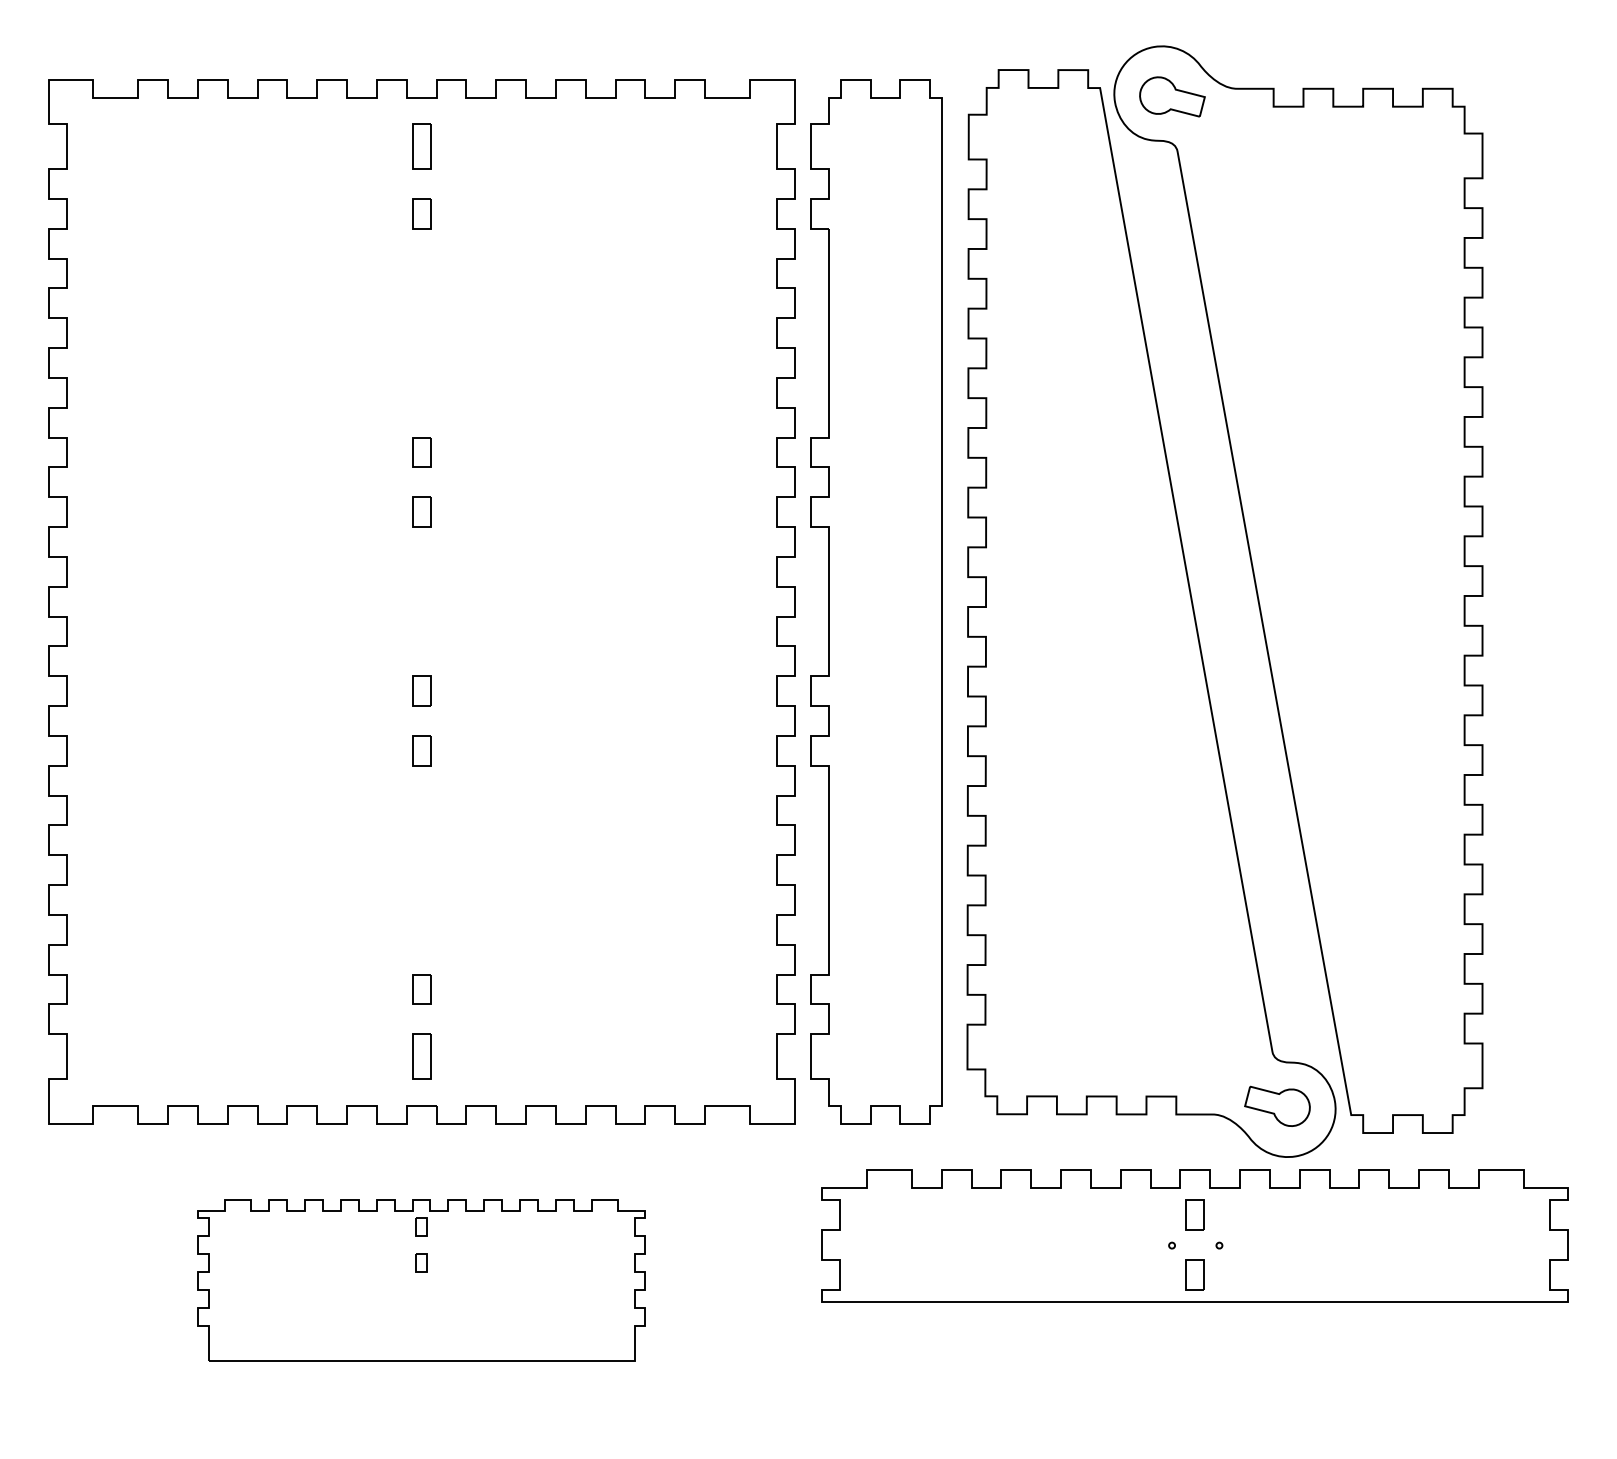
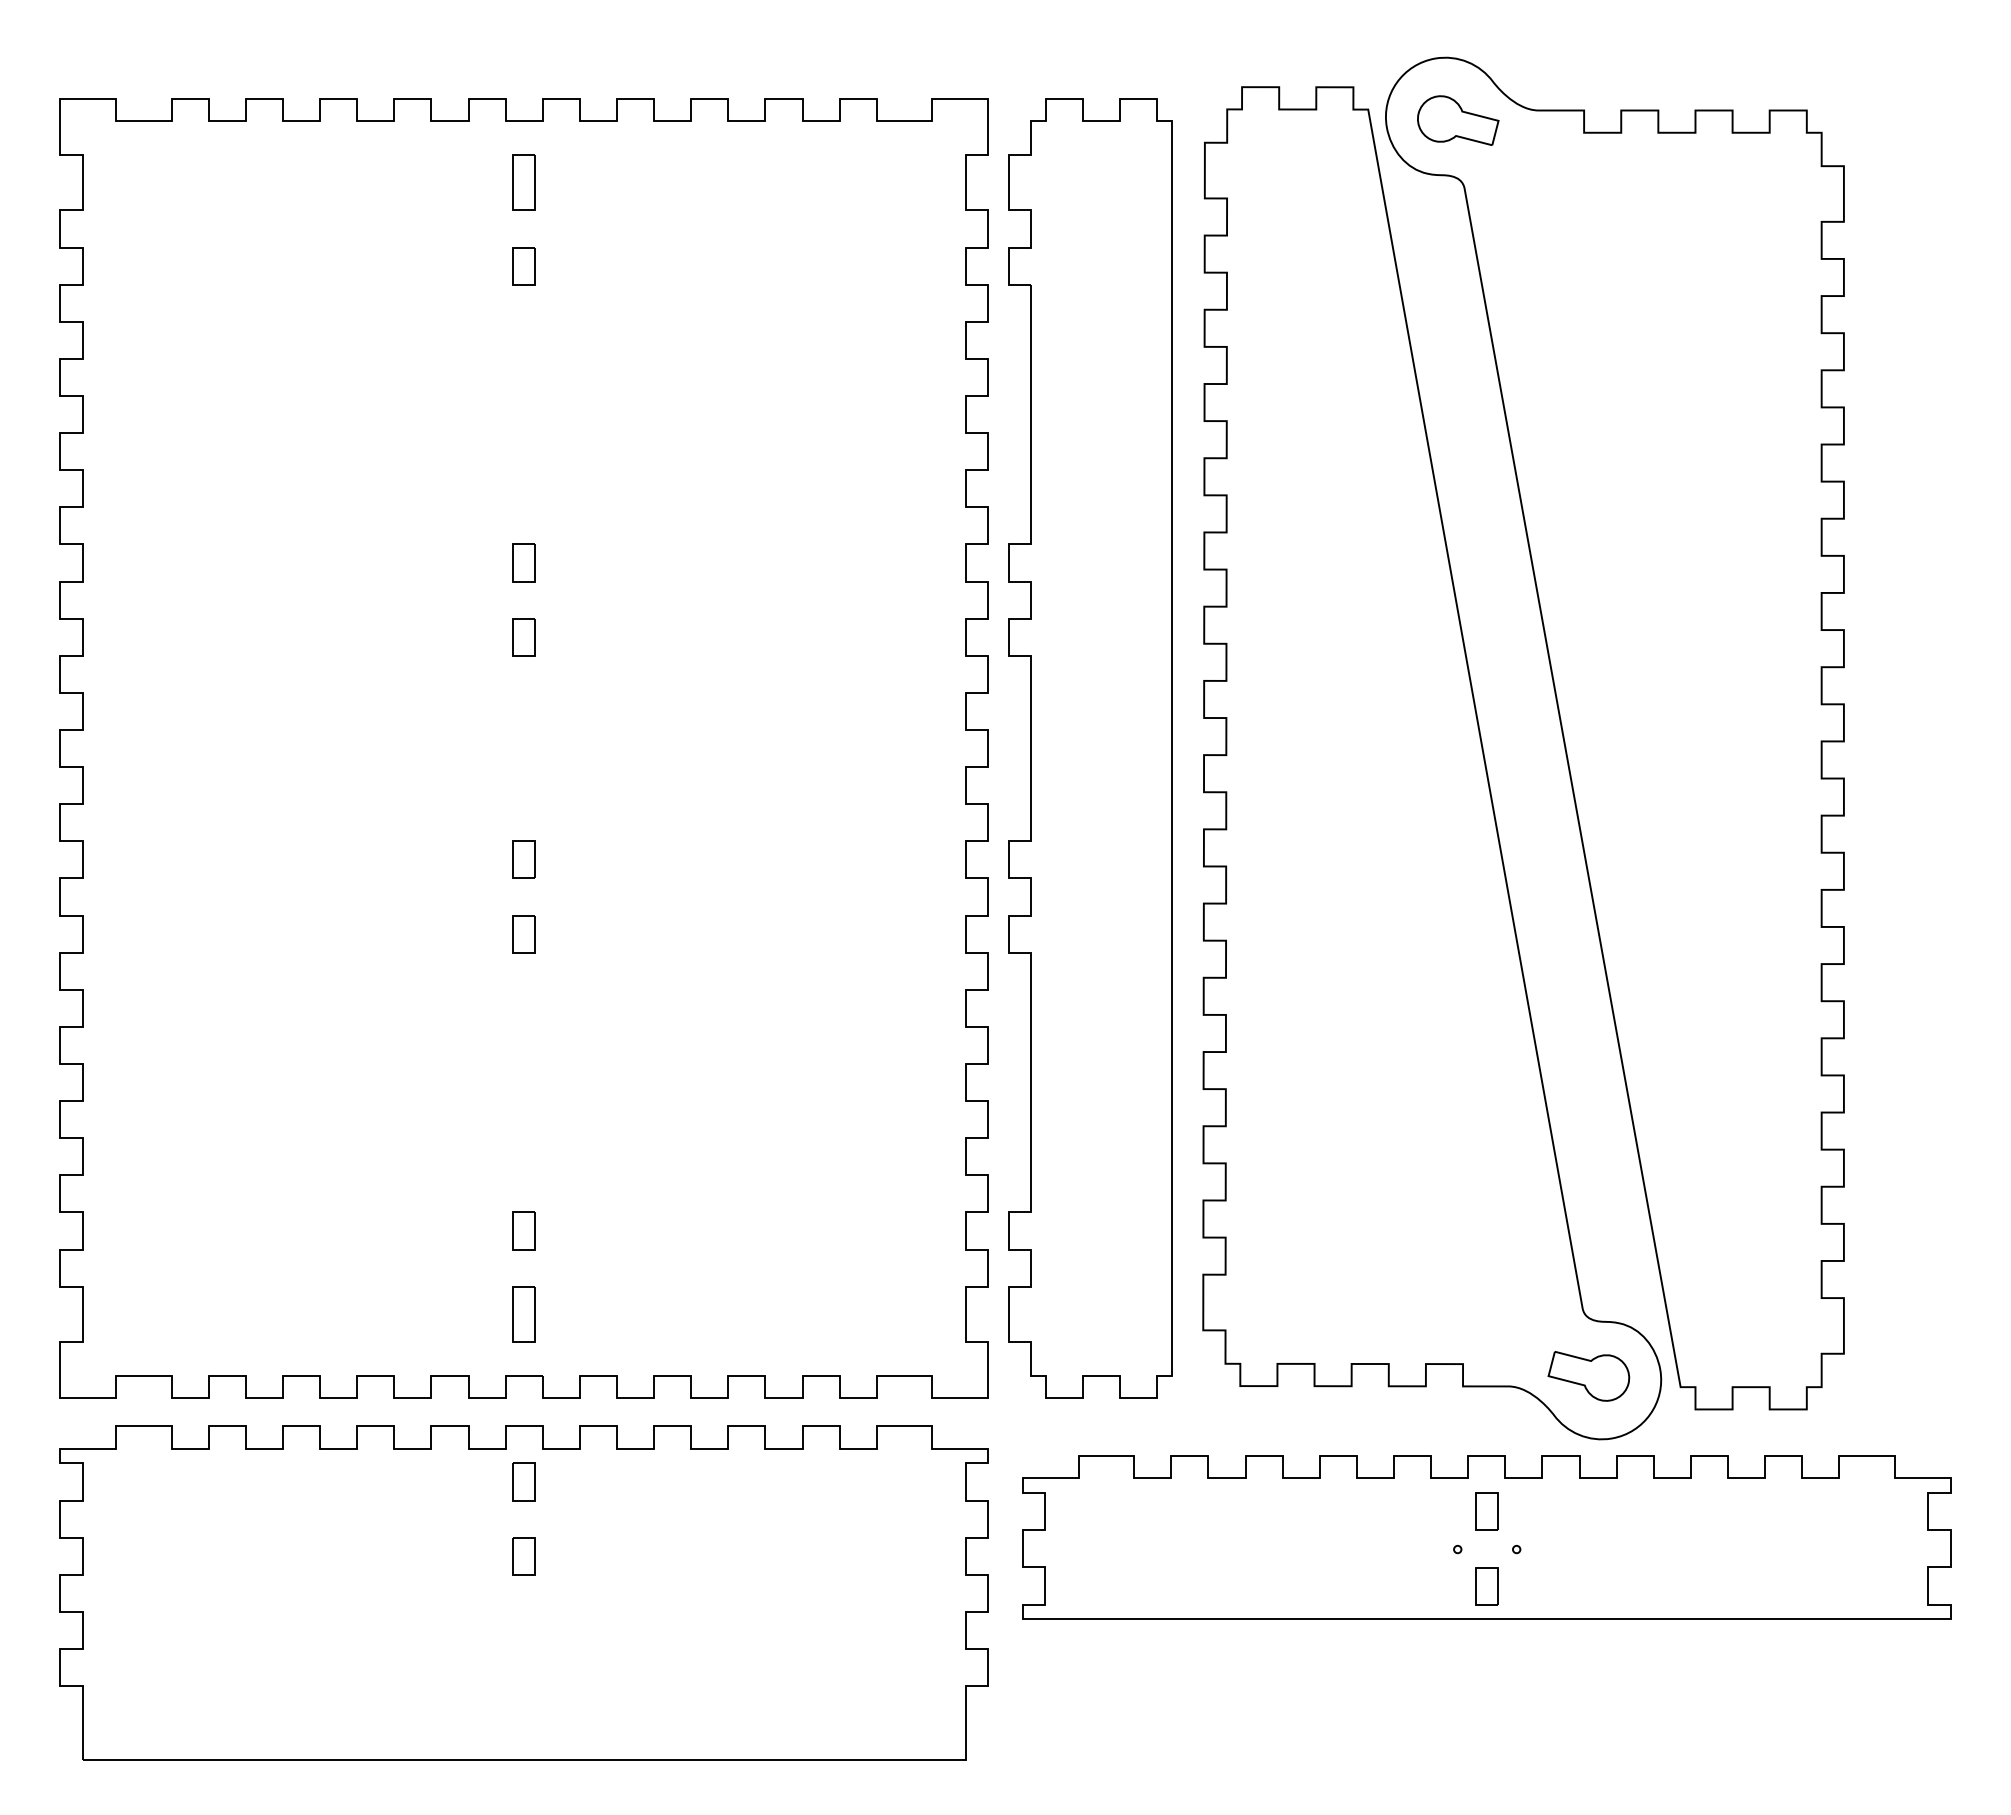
part: (421, 1280) -> (523, 1592), size x1.67

